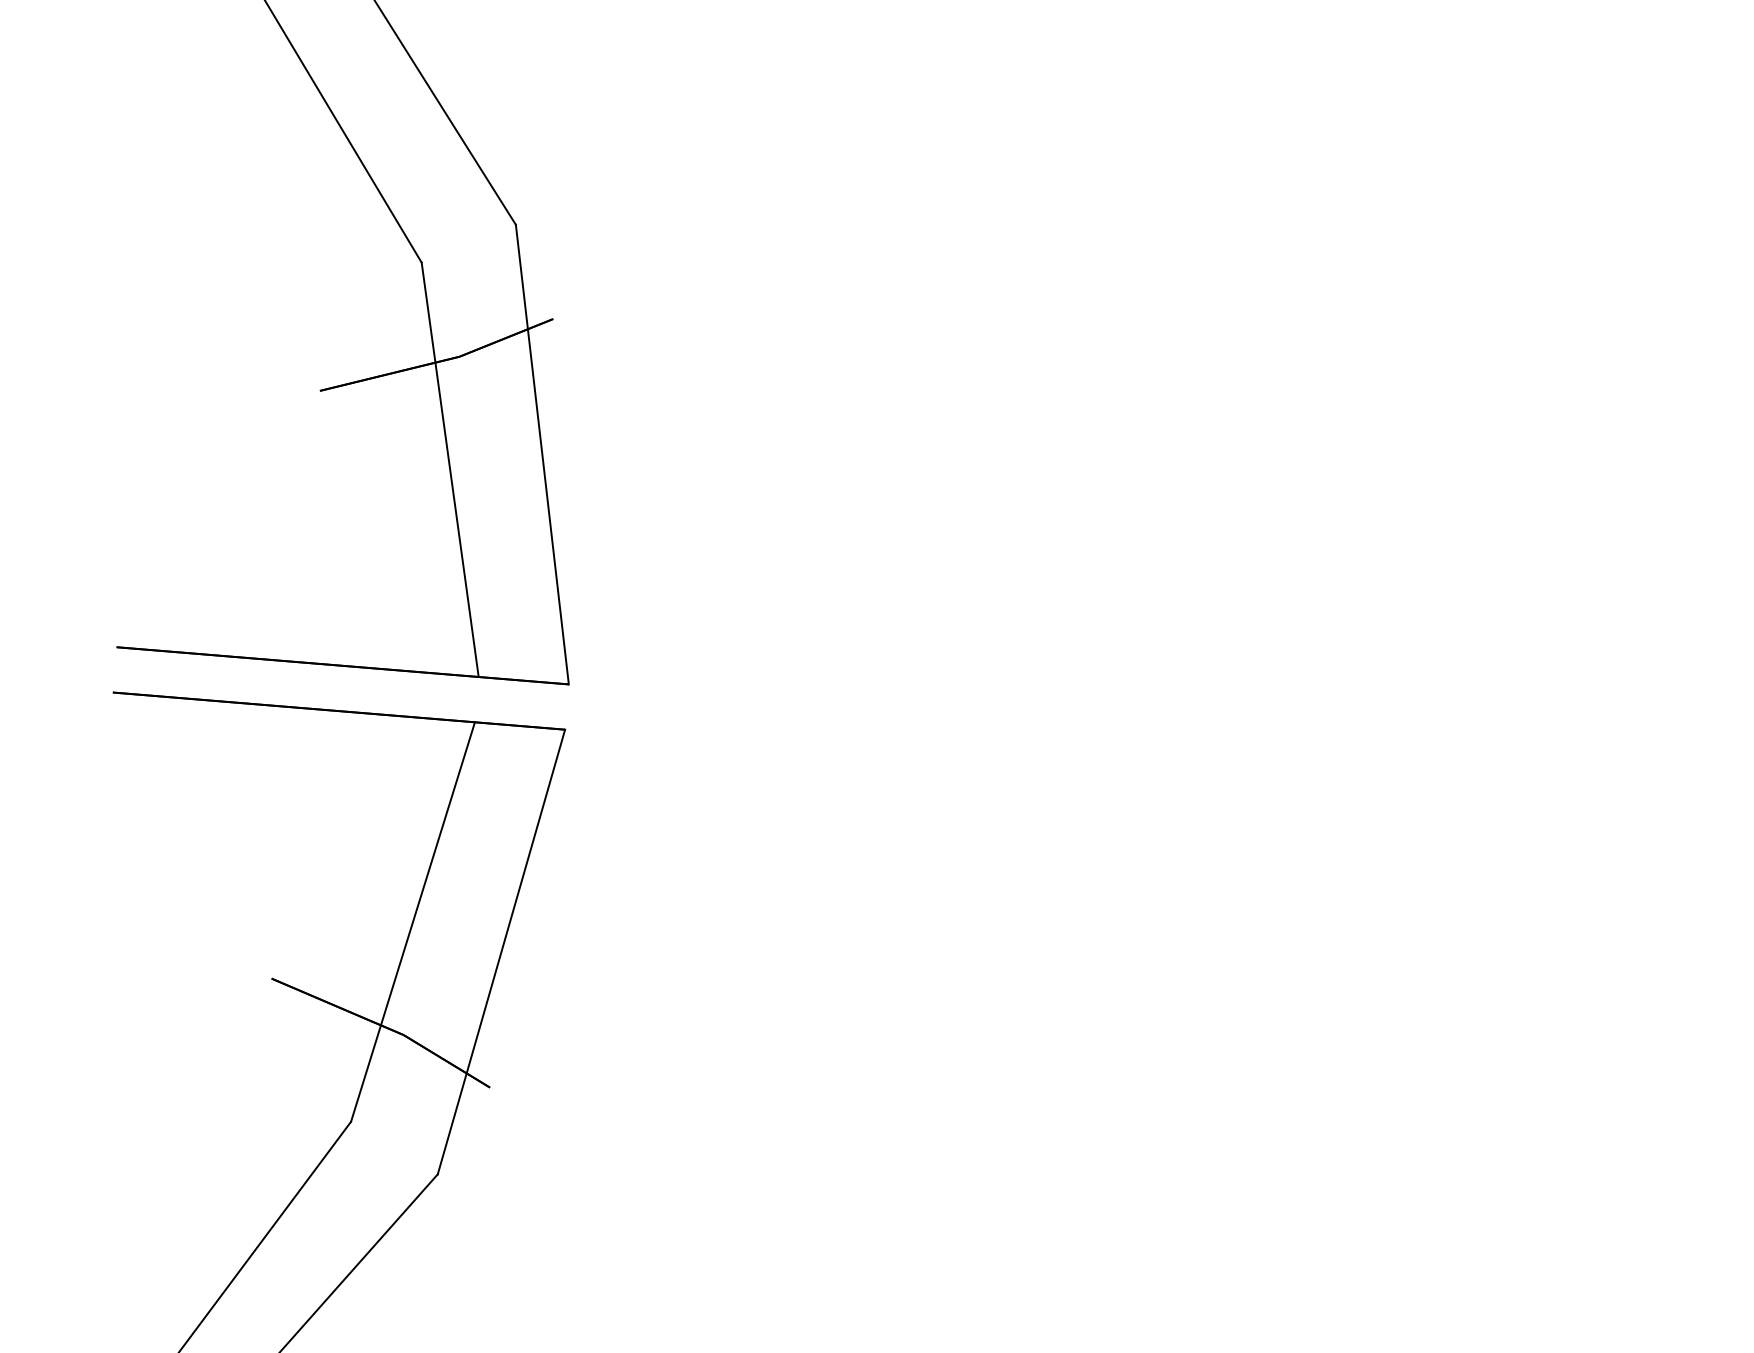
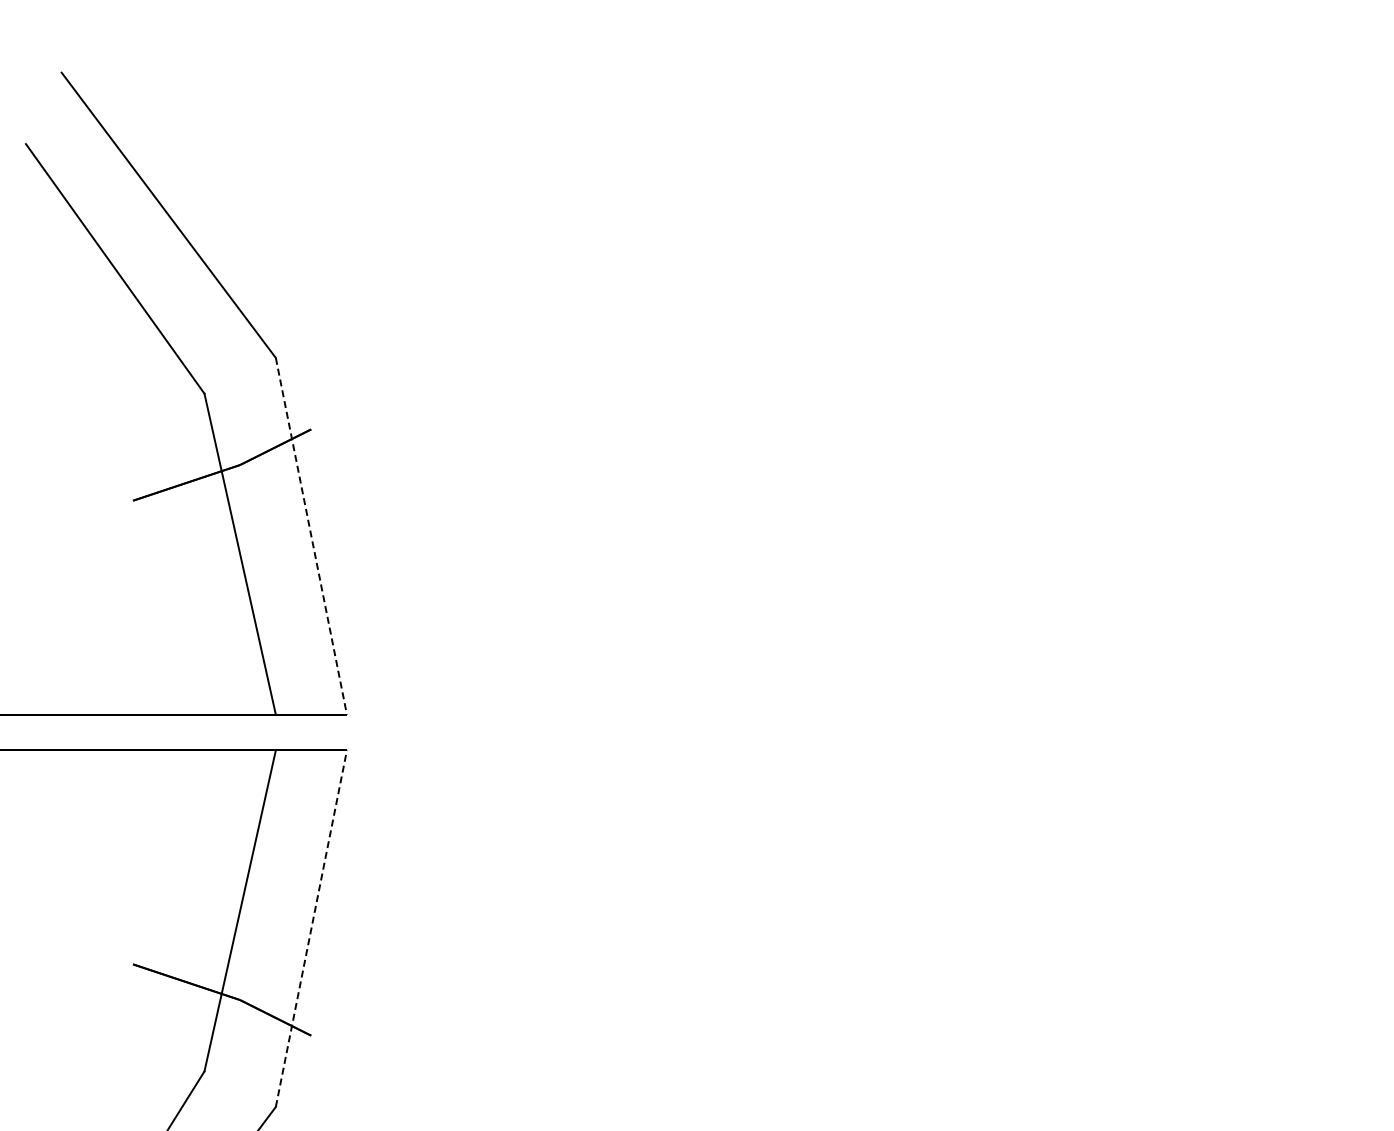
line: (542, 454) -> (311, 536), solid -> dashed
line: (501, 951) -> (311, 928), solid -> dashed

